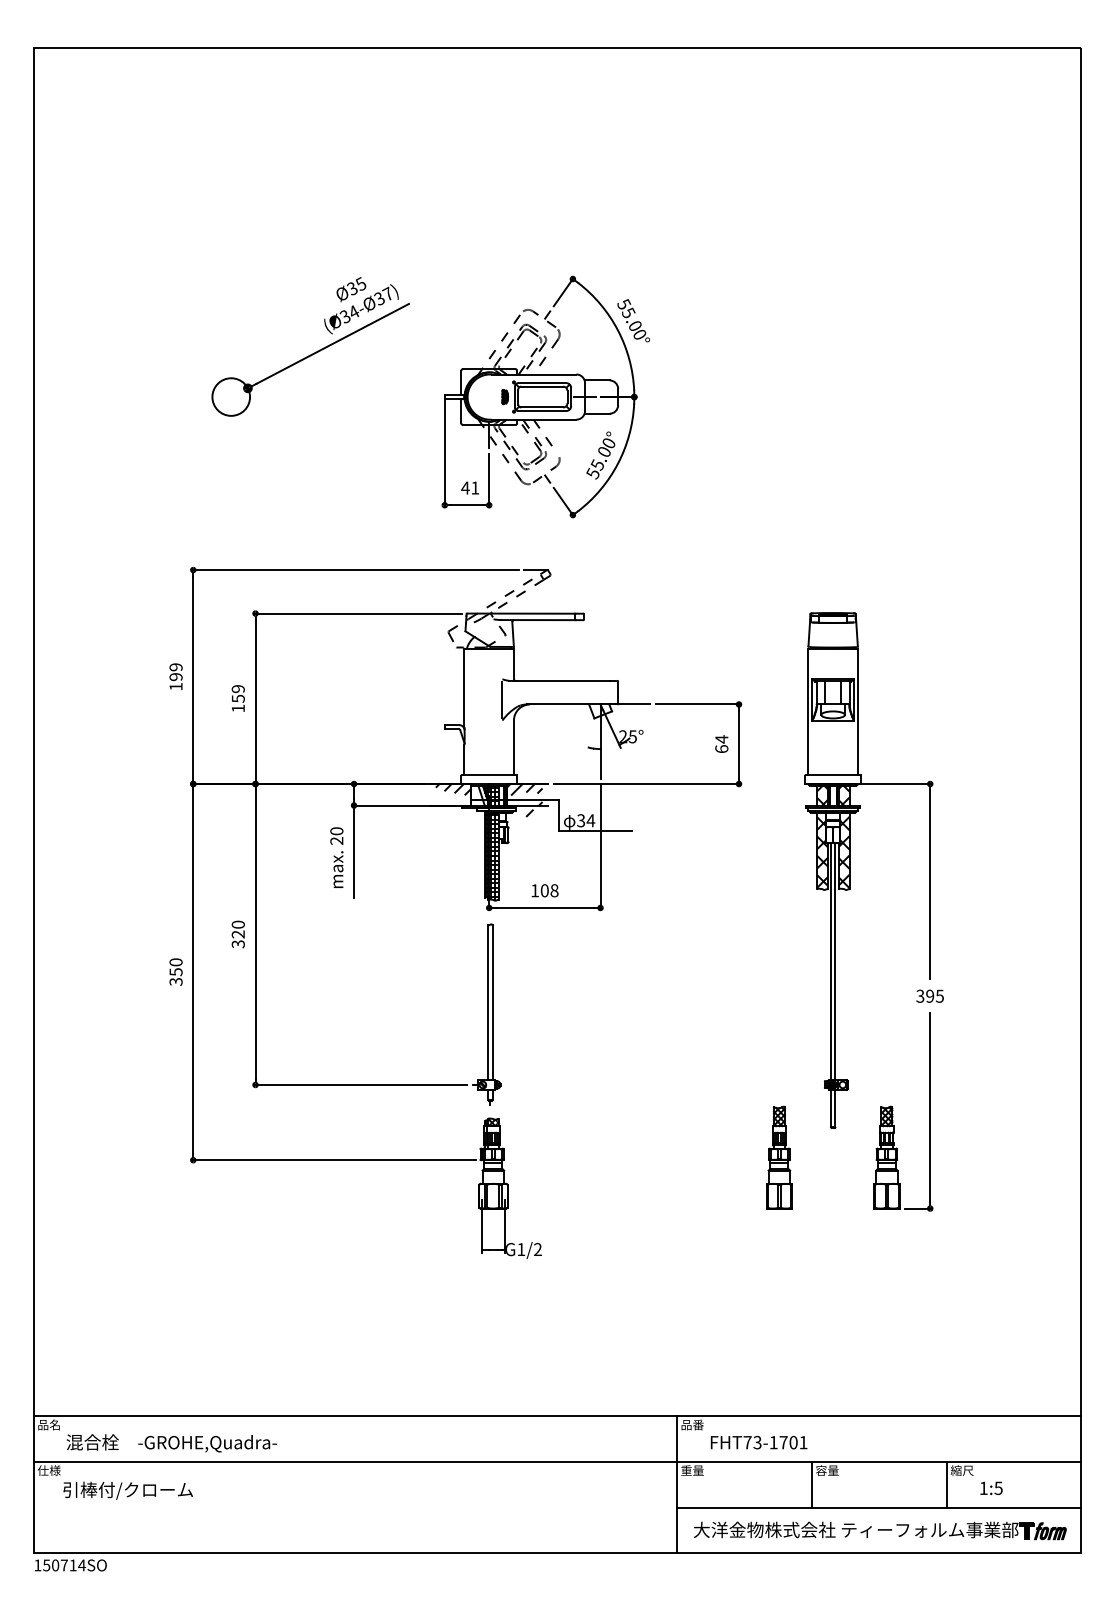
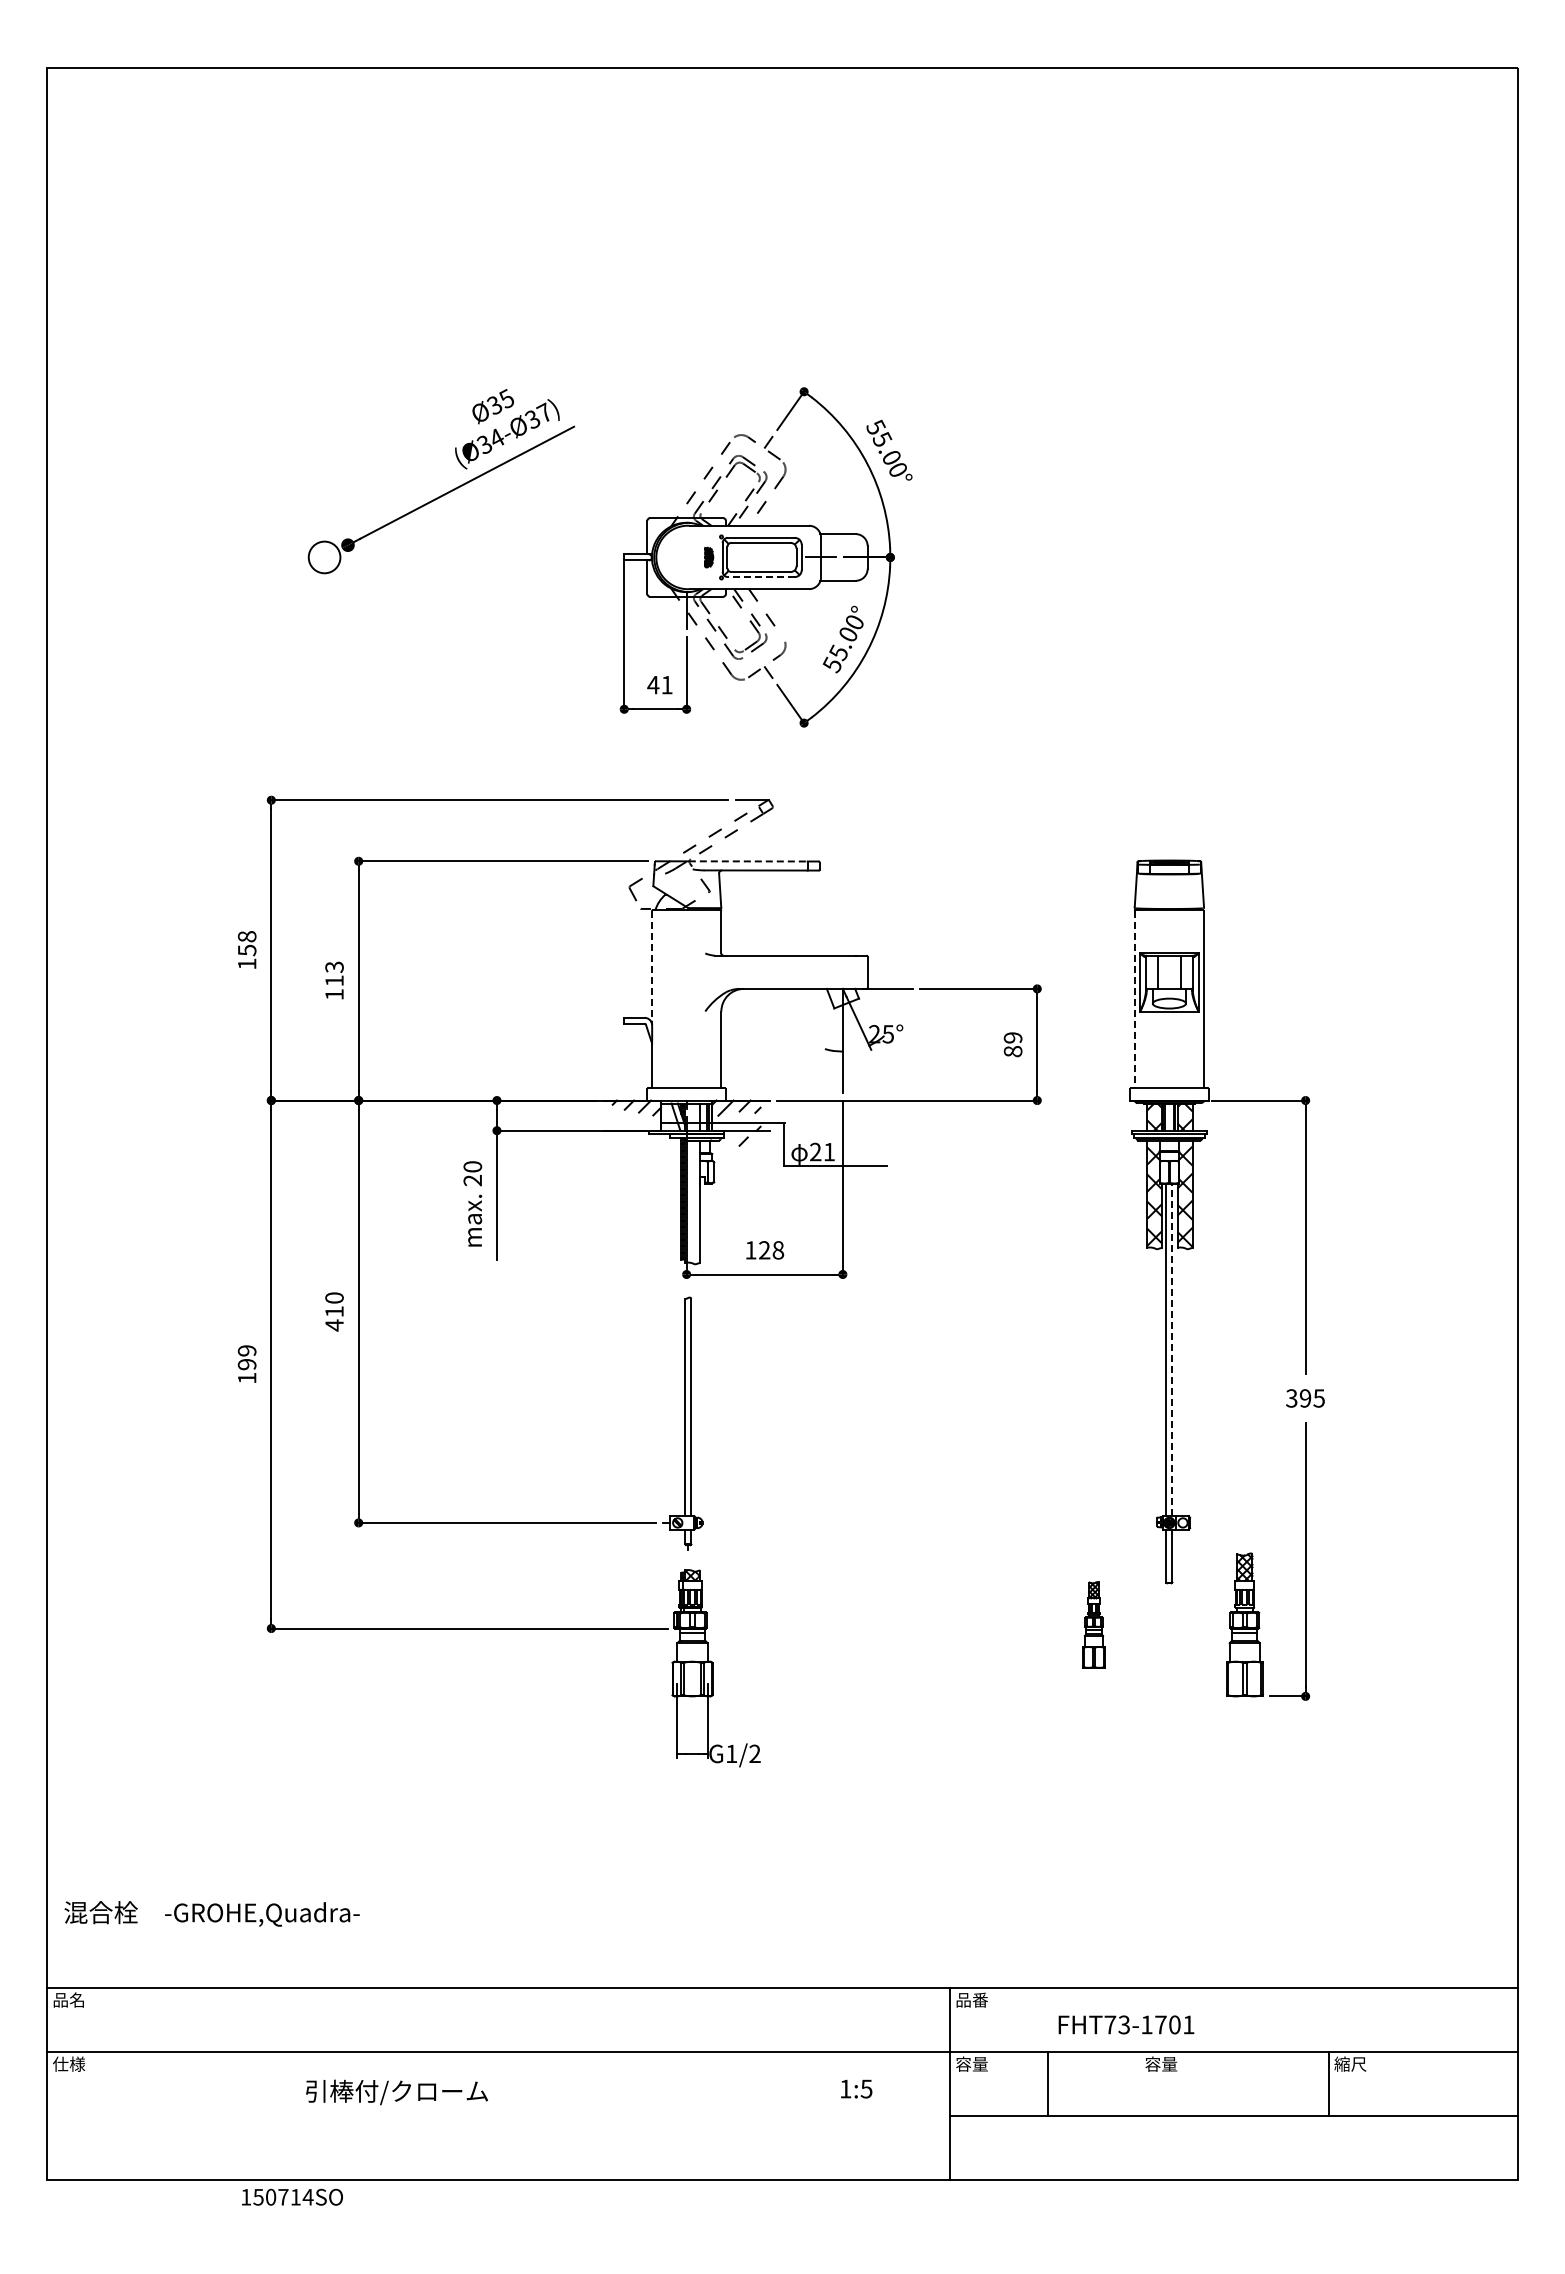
circle: (231, 397) -> (324, 557), size x0.6
line: (541, 411) -> (760, 577), solid -> dashed
line: (533, 613) -> (748, 861), solid -> dashed
text: (175, 672) -> (246, 943), 199 -> 158
line: (464, 687) -> (651, 965), solid -> dashed
text: (238, 693) -> (334, 973), 159 -> 113
line: (502, 699) -> (705, 981), removed
line: (808, 712) -> (1134, 999), solid -> dashed
text: (721, 744) -> (1012, 1044), 64 -> 89
hatch: (493, 795) -> (692, 1116), removed
text: (586, 821) -> (822, 1152), 34 -> 21
hatch: (493, 856) -> (692, 1202), removed
text: (544, 890) -> (764, 1250), 108 -> 128
text: (238, 939) -> (334, 1318), 320 -> 410
line: (835, 961) -> (1172, 1349), solid -> dashed
text: (175, 972) -> (246, 1364), 350 -> 199
part: (779, 1157) -> (1093, 1624), size x0.6
text: (759, 1442) -> (1126, 2024), moved
text: (171, 1443) -> (211, 1913), moved
text: (686, 1470) -> (963, 2063), 重量 -> 容量
line: (811, 1484) -> (1048, 2083), moved
text: (991, 1487) -> (856, 2088), moved
text: (127, 1490) -> (396, 2092), moved
part: (879, 1530) -> (1234, 2148), removed
text: (70, 1564) -> (292, 2196), moved

